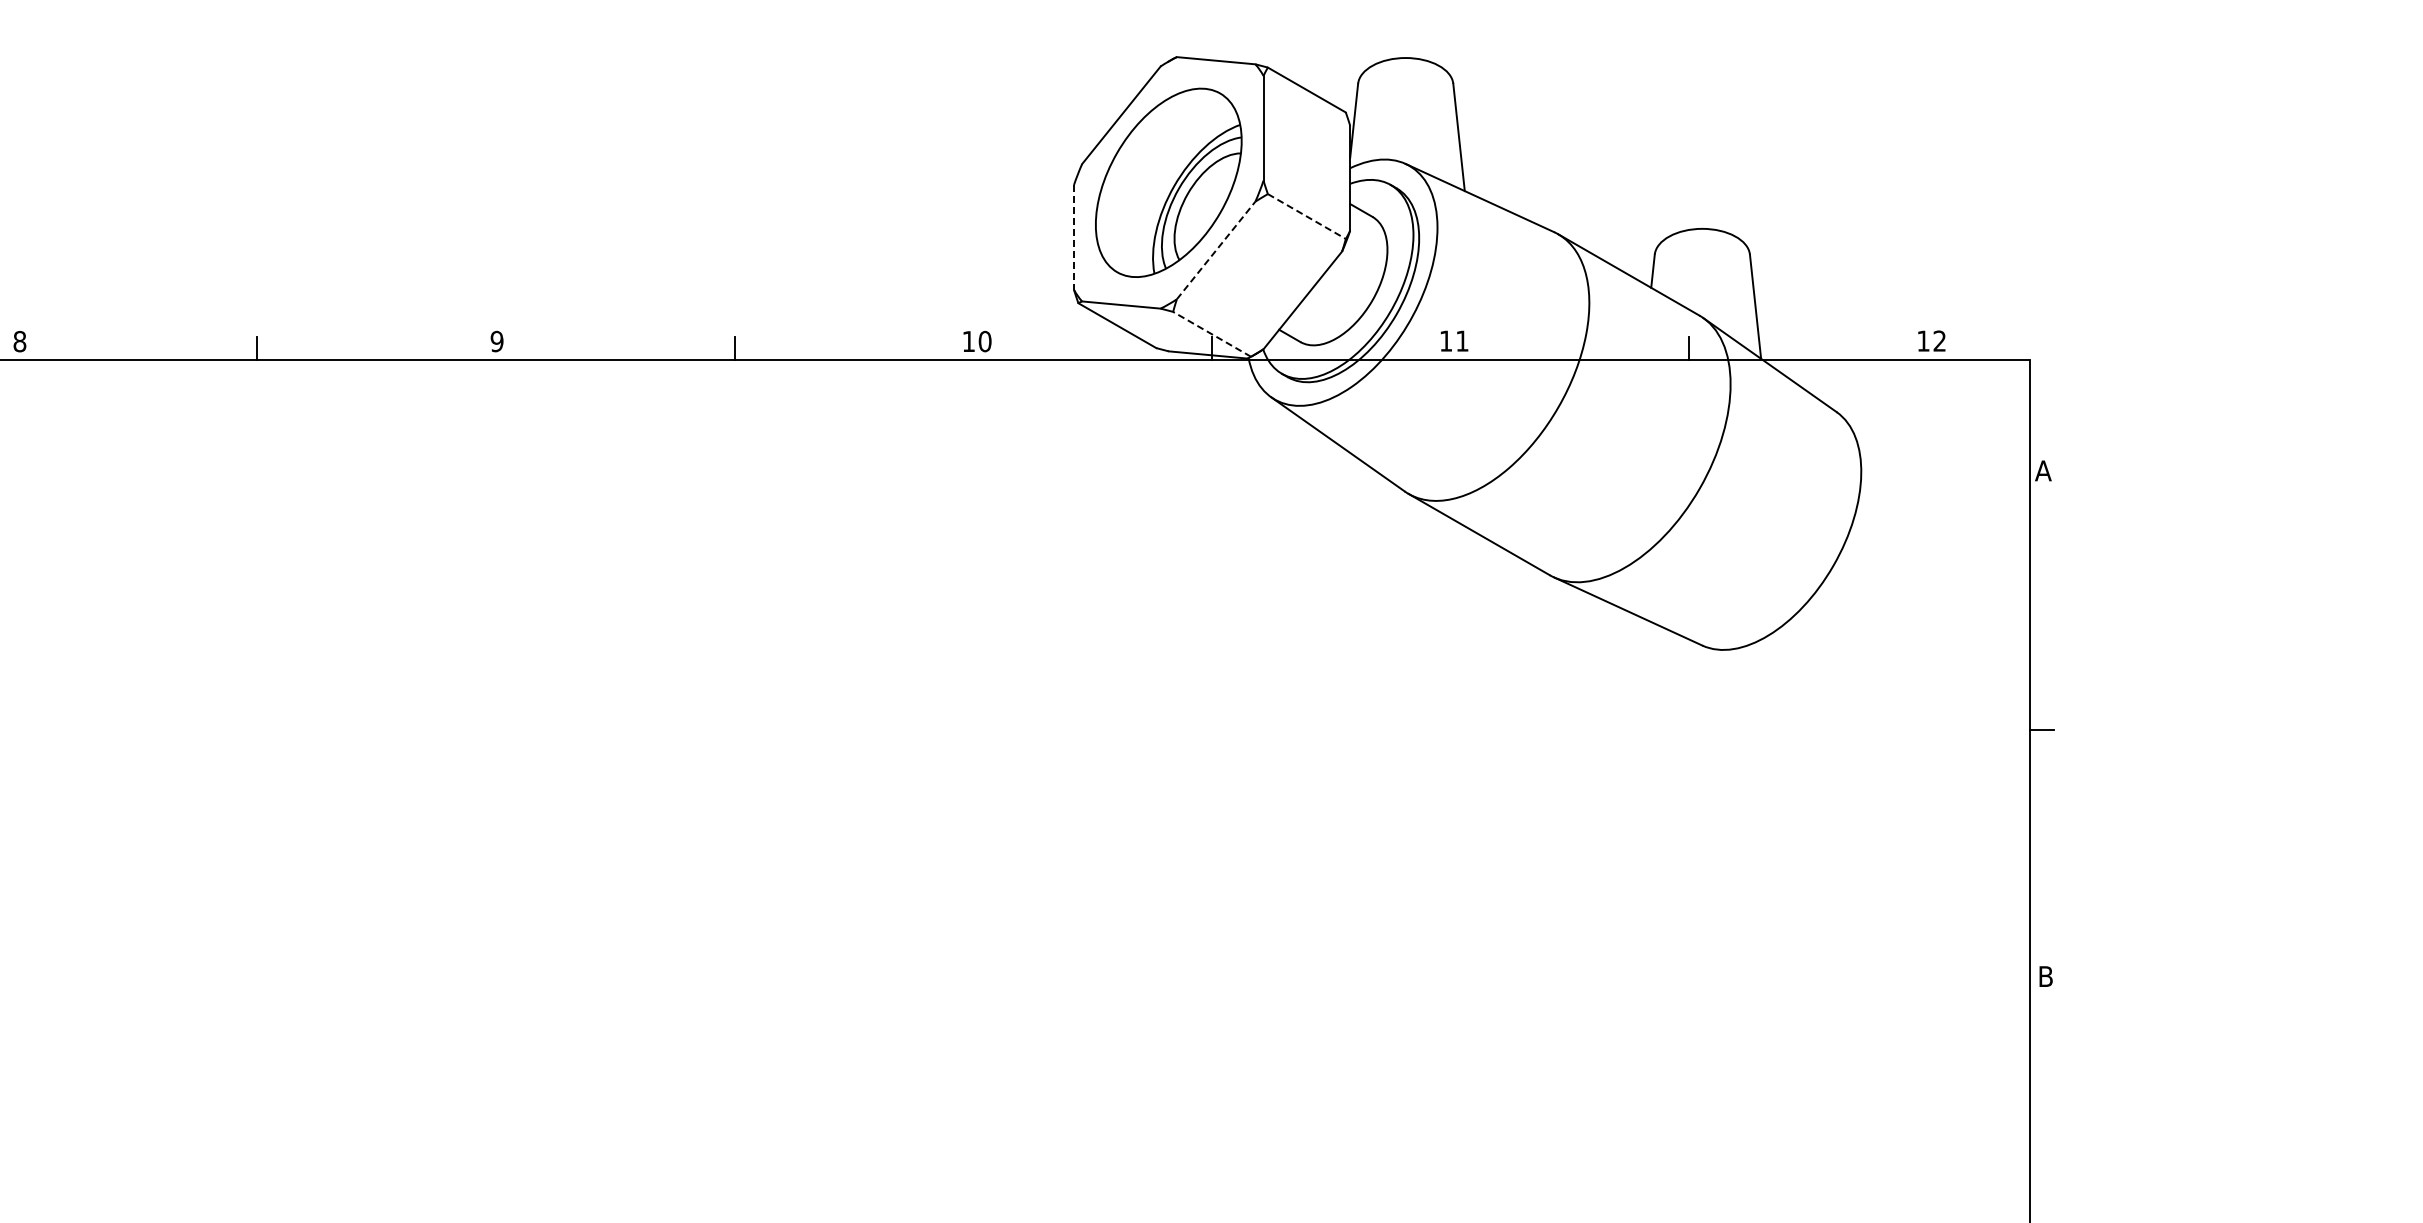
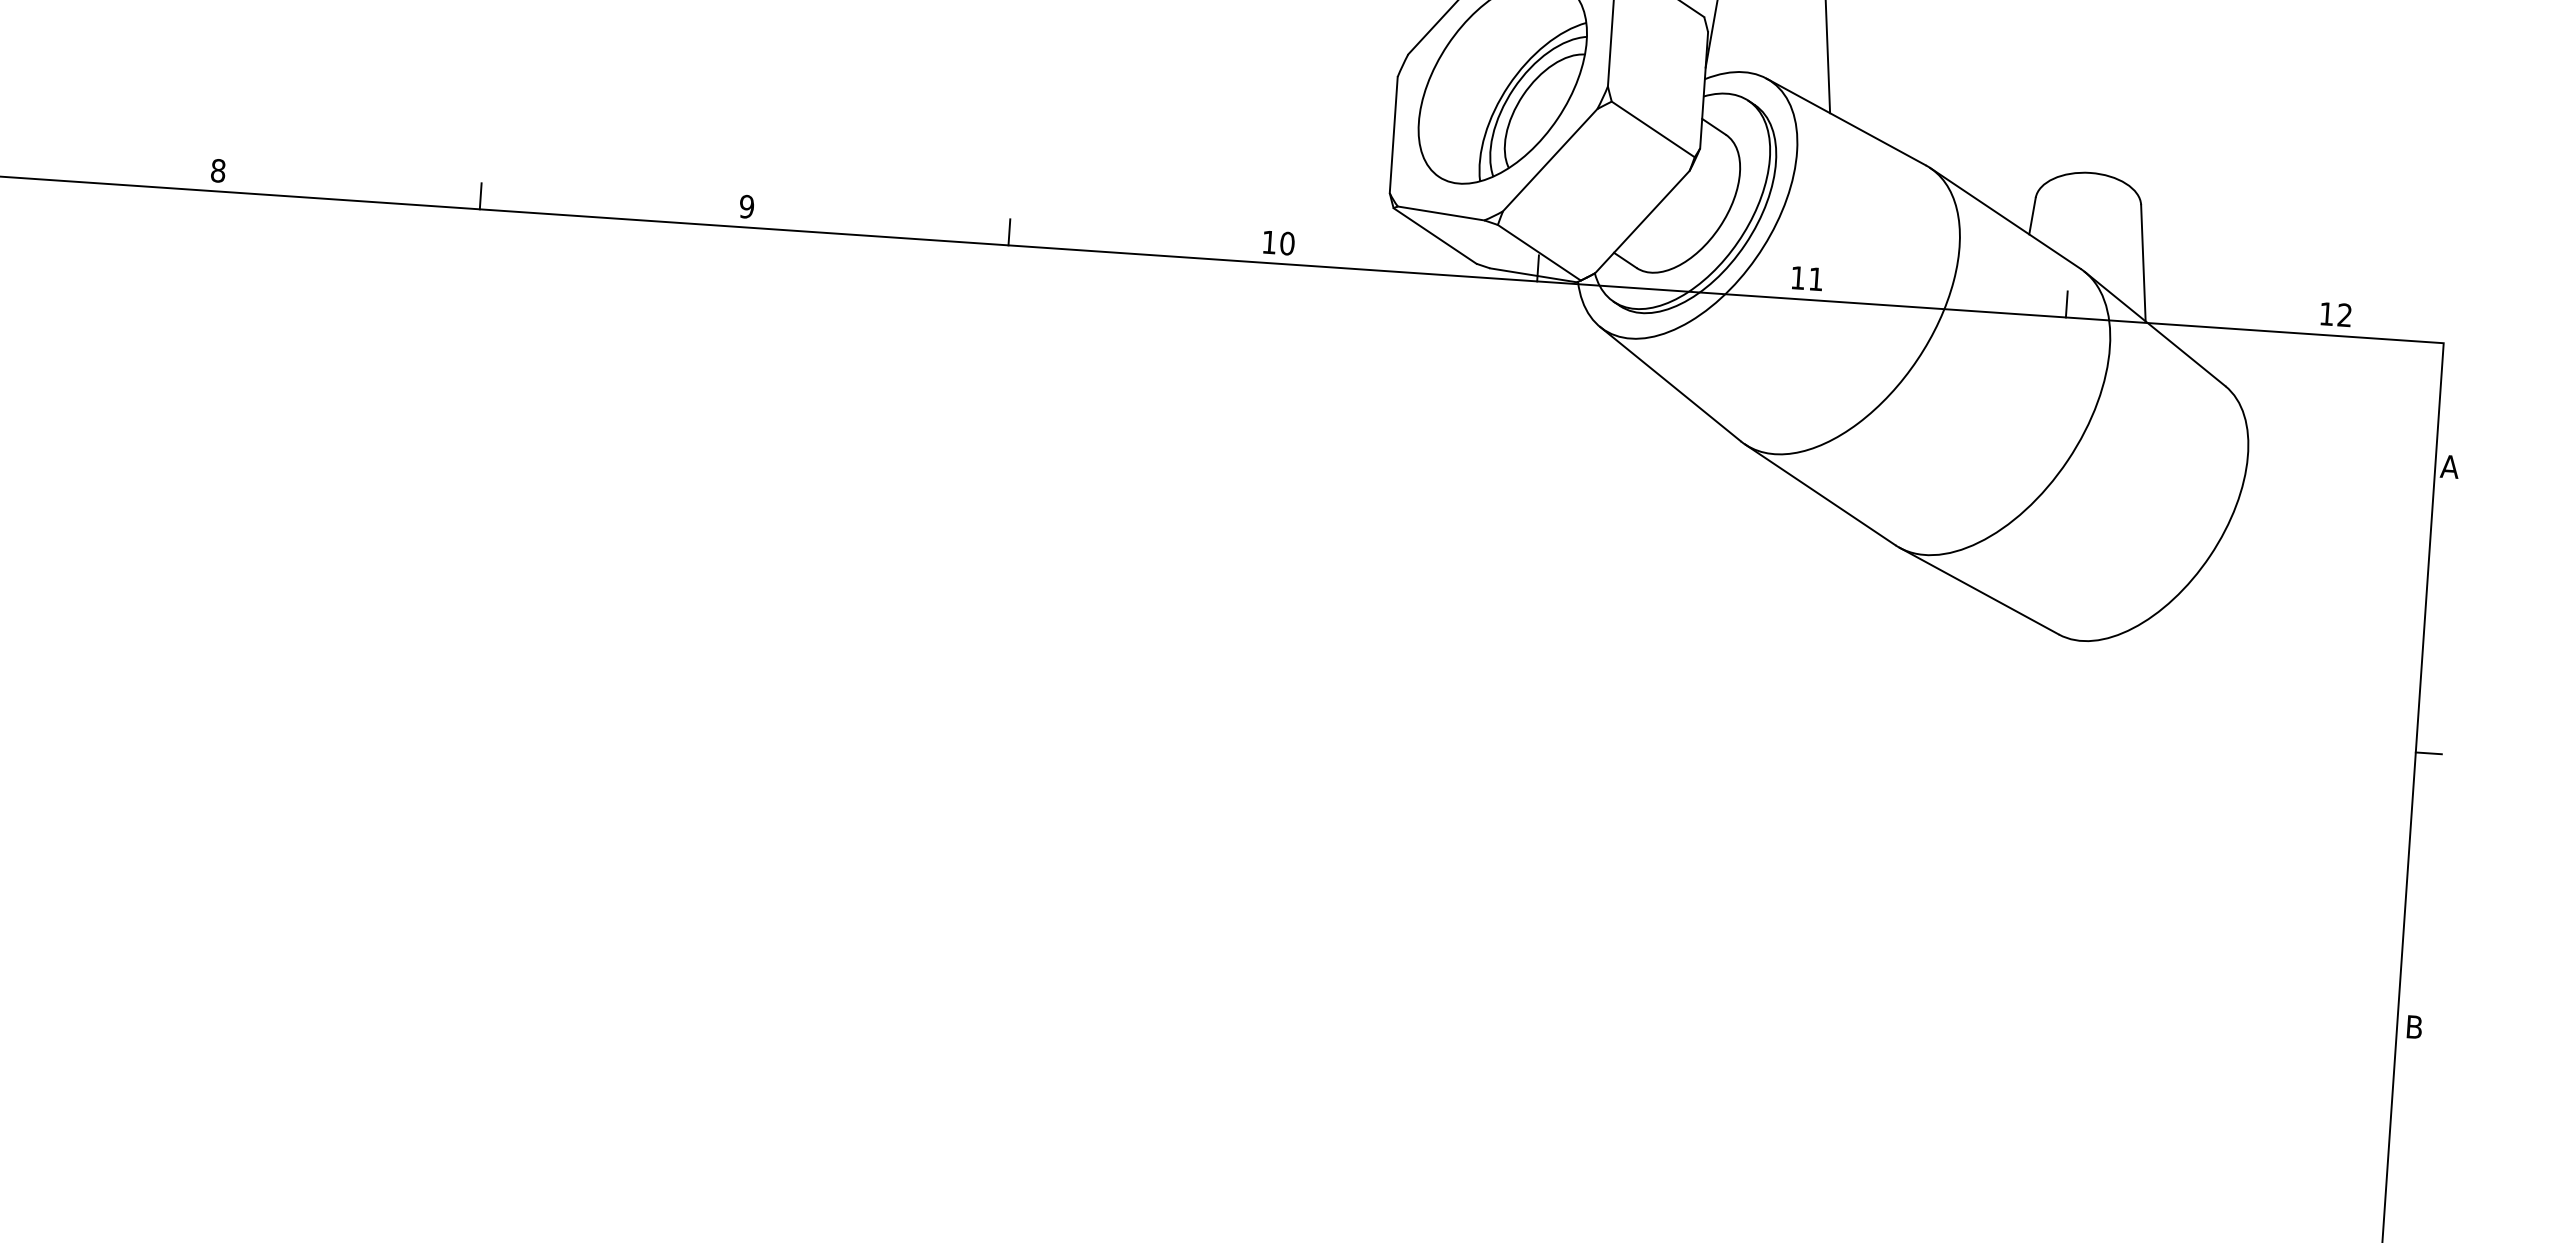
line: (1306, 216) -> (1652, 129), dashed -> solid
line: (1074, 237) -> (1394, 135), dashed -> solid
line: (1216, 250) -> (1550, 160), dashed -> solid
line: (1212, 334) -> (1539, 252), dashed -> solid

